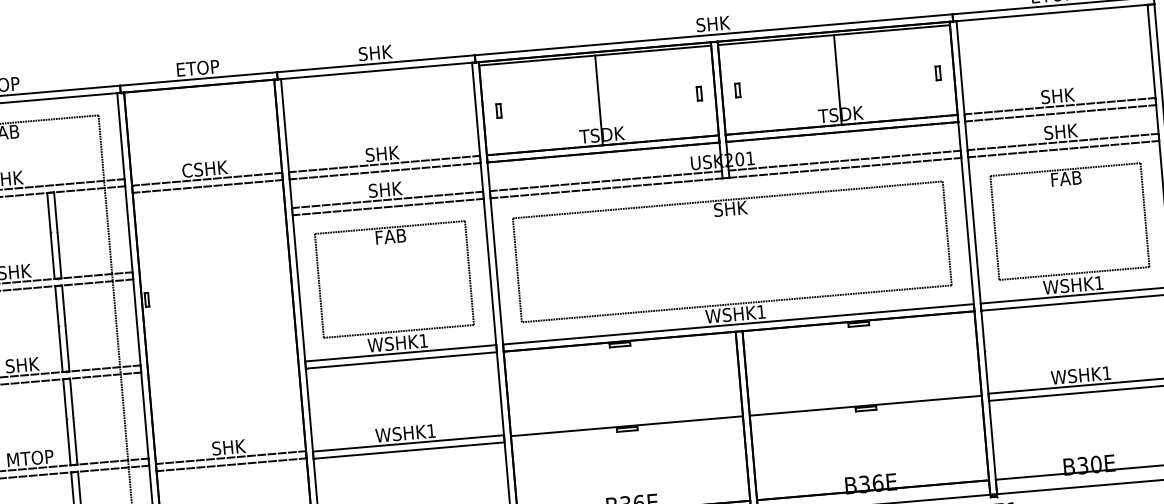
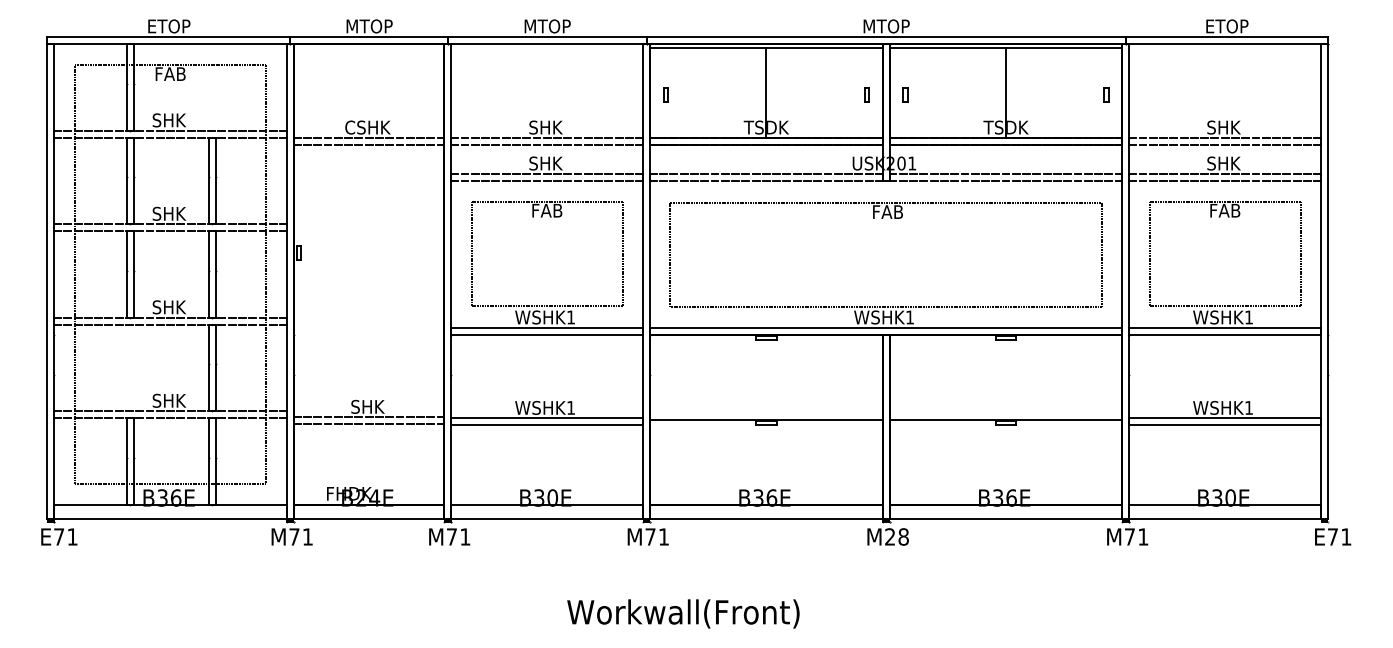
text: (713, 24) -> (886, 26), SHK -> MTOP
text: (375, 53) -> (547, 26), SHK -> MTOP
text: (197, 68) -> (369, 26), ETOP -> MTOP
text: (730, 209) -> (888, 212), SHK -> FAB
text: (30, 457) -> (169, 400), MTOP -> SHK

